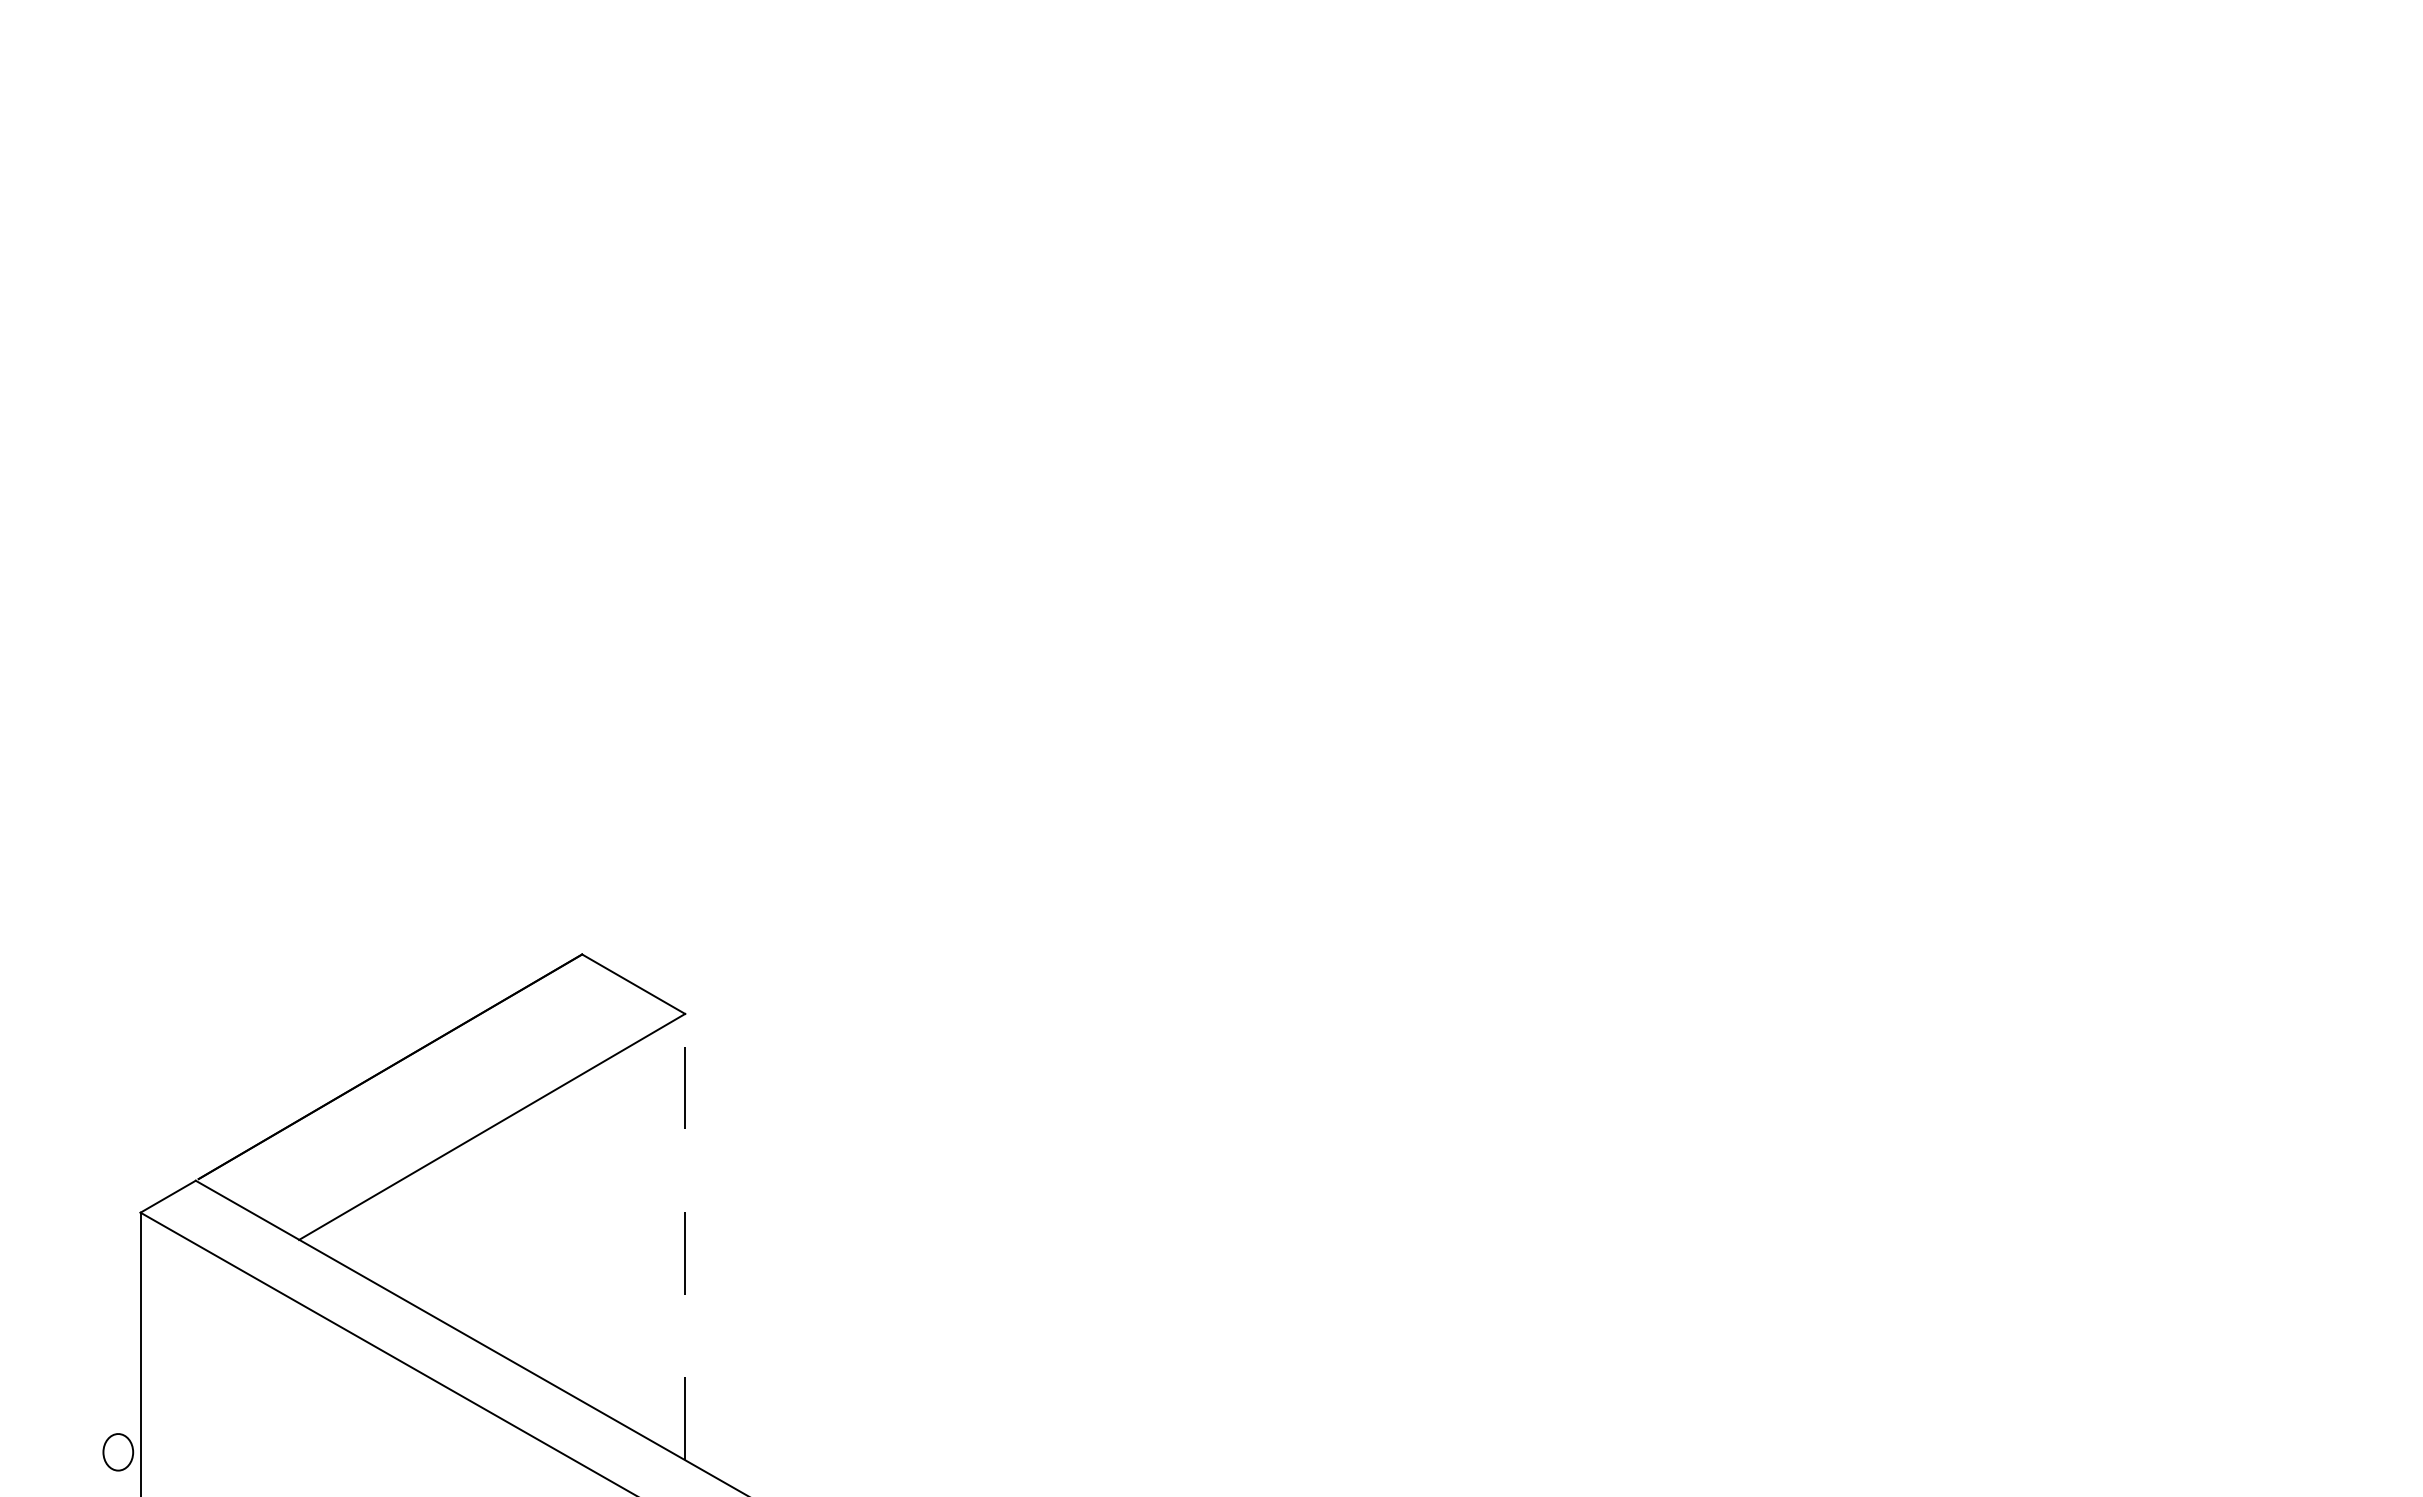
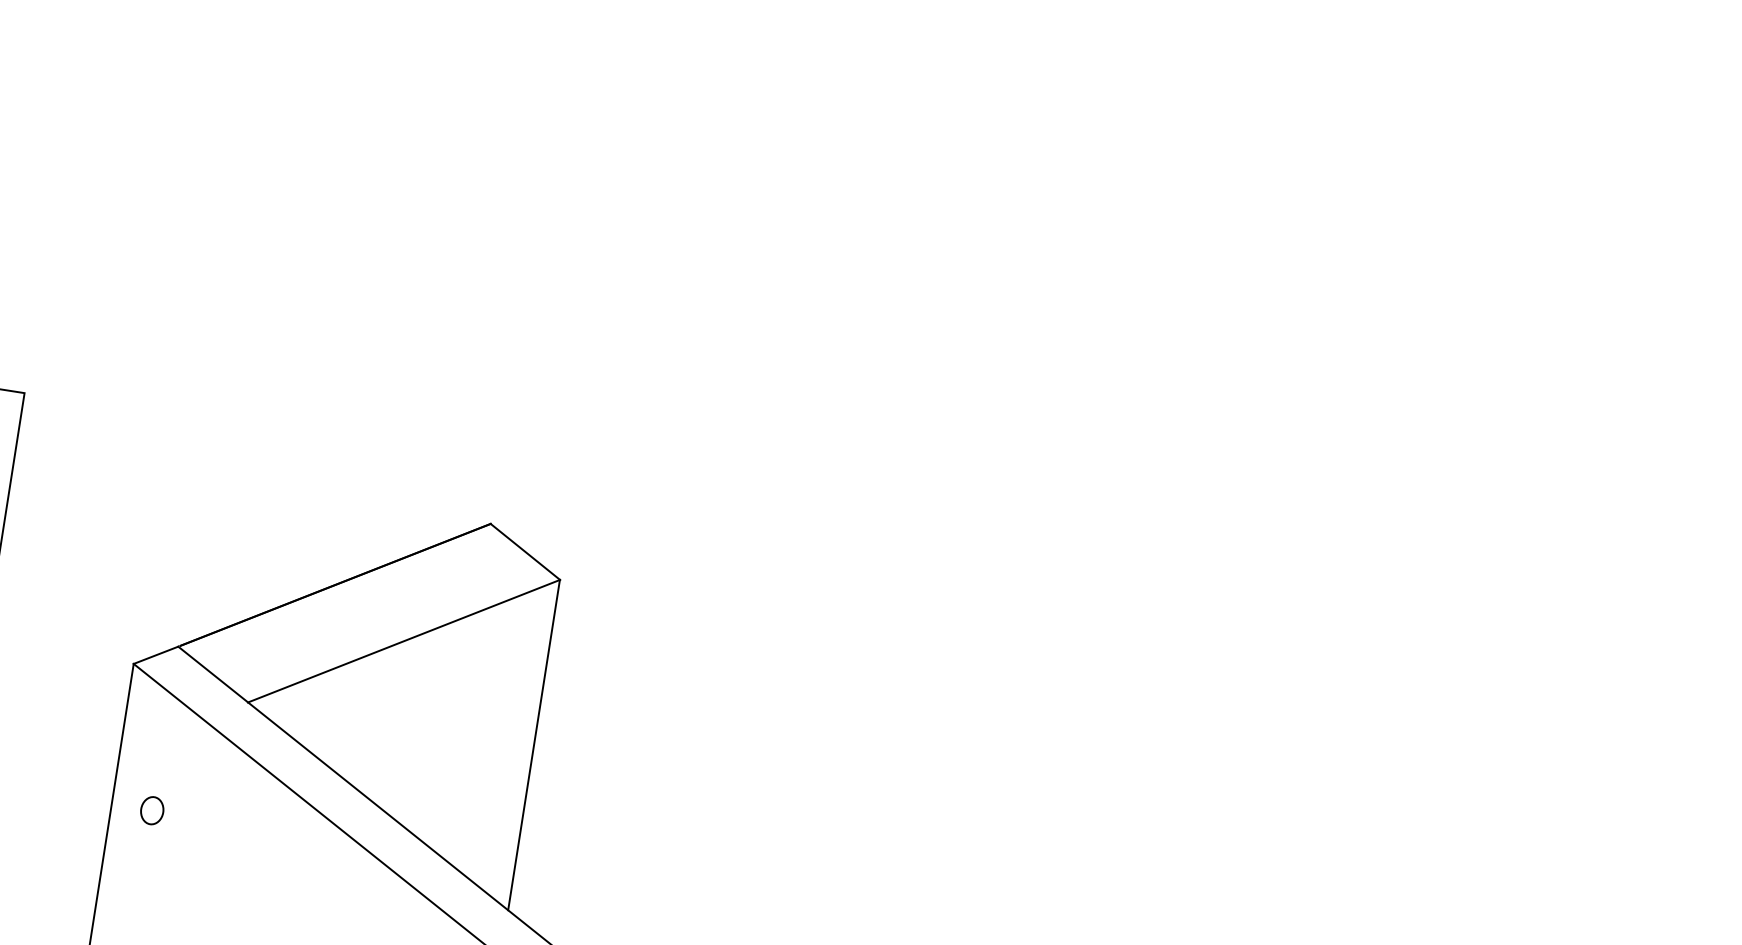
line: (684, 1237) -> (533, 745), dashed -> solid
part: (118, 1452) -> (152, 810), moved

